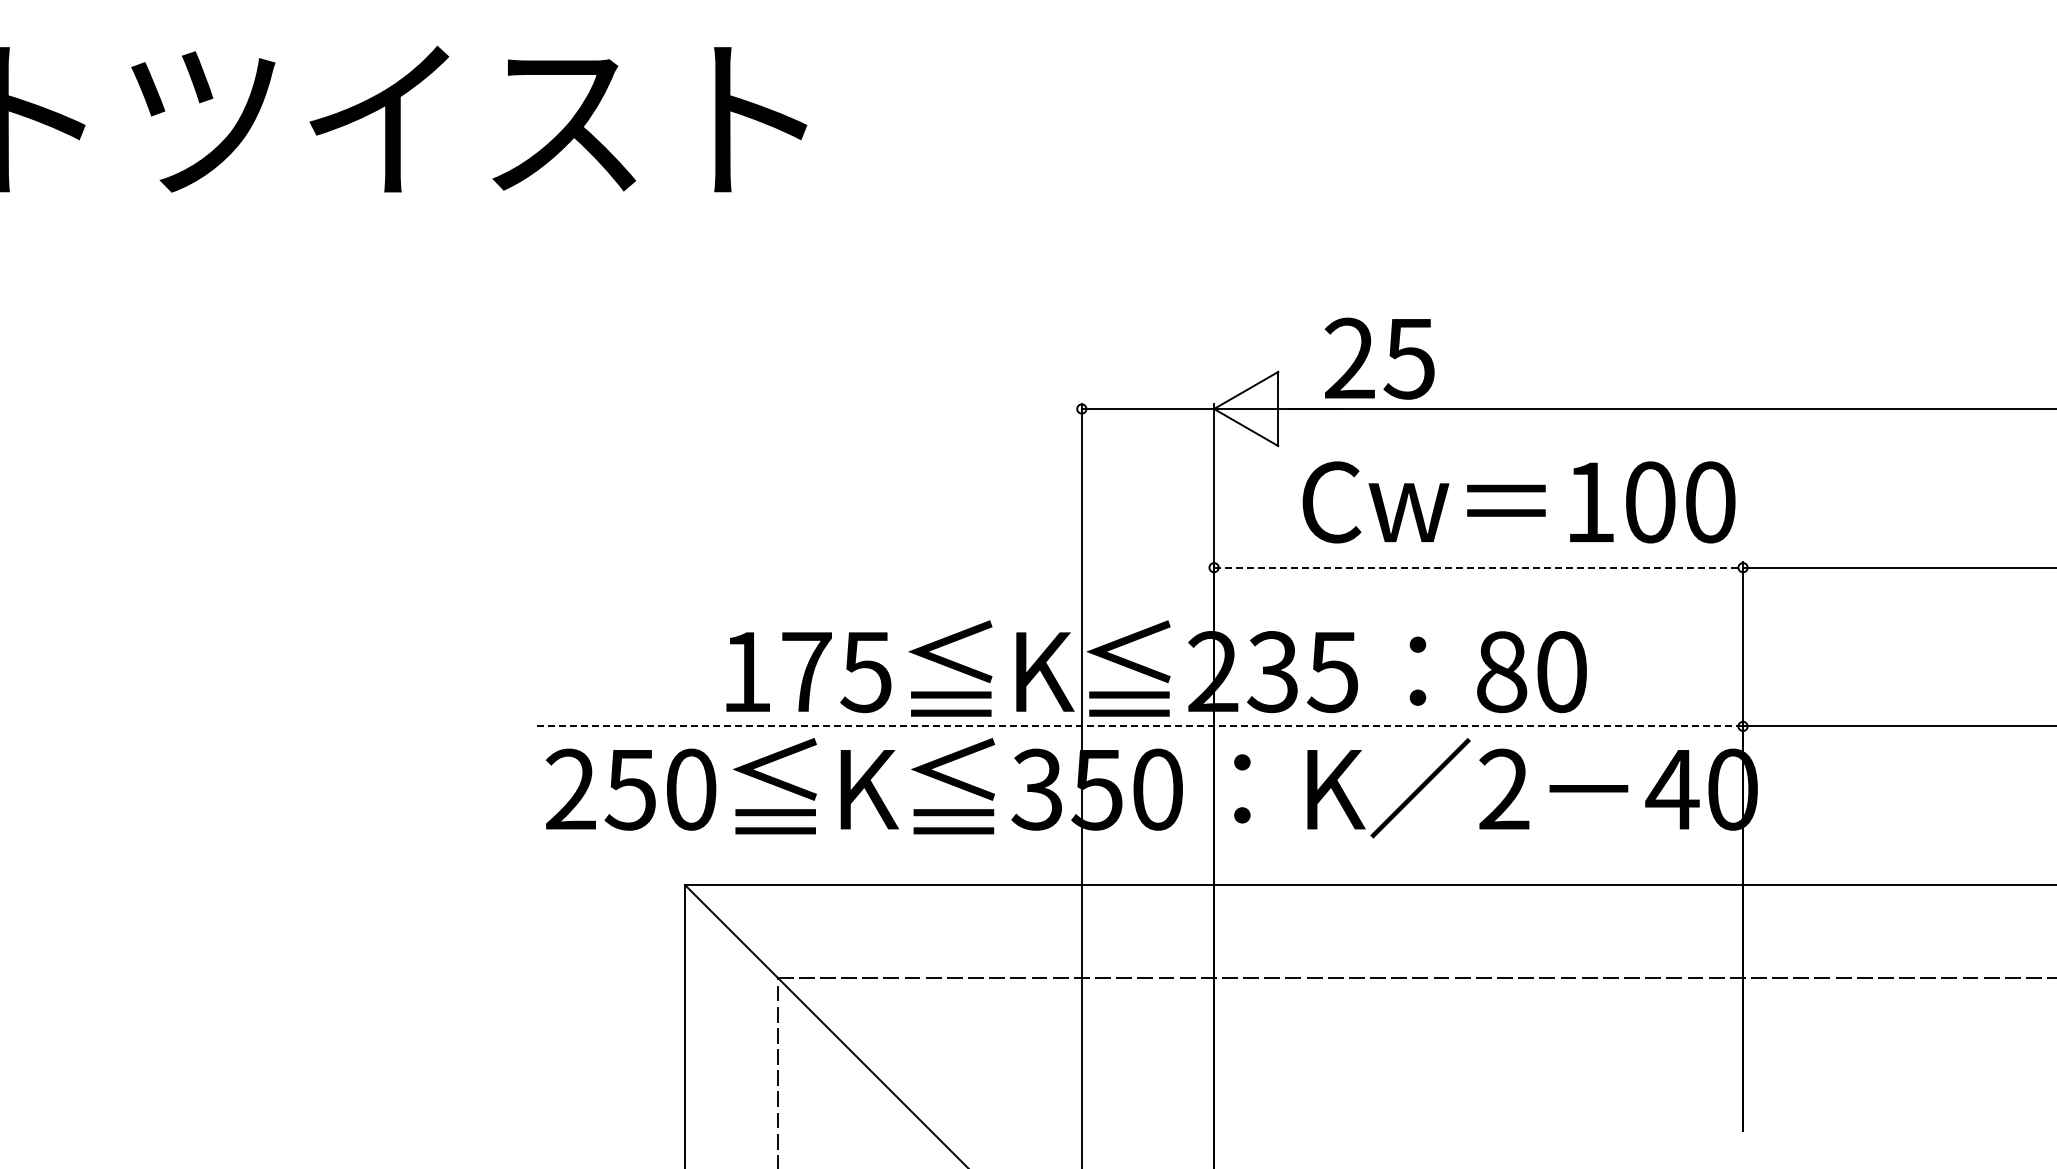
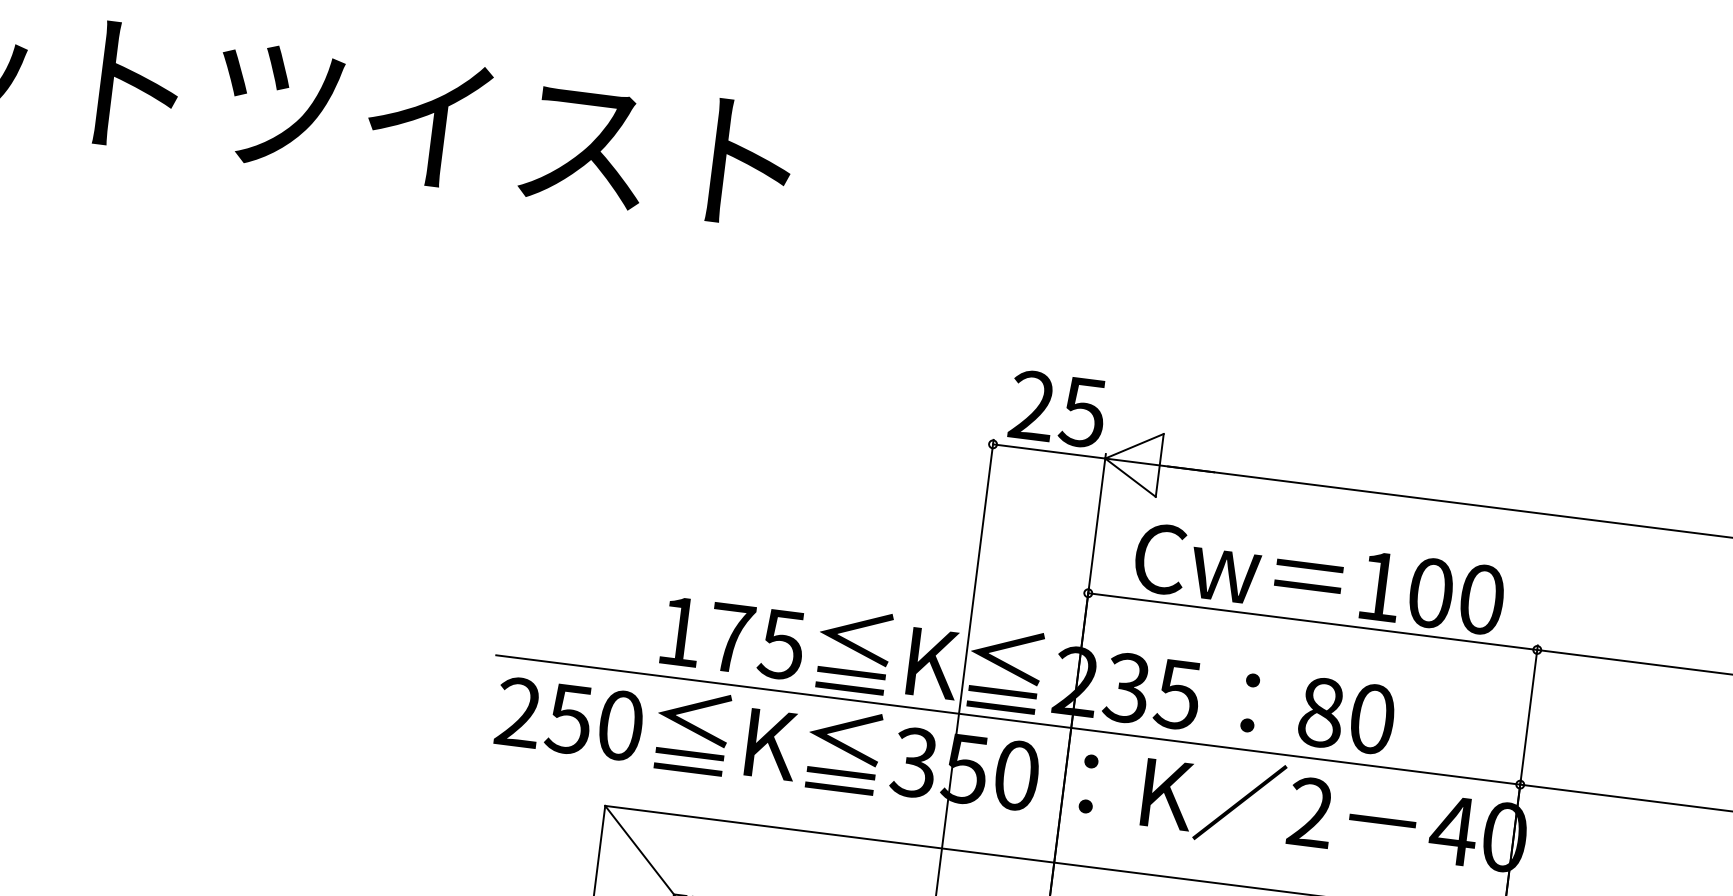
text: (1379, 358) -> (1057, 408), moved
text: (1518, 502) -> (1318, 579), moved
line: (1479, 567) -> (1313, 621), dashed -> solid
line: (1139, 726) -> (1007, 720), dashed -> solid

